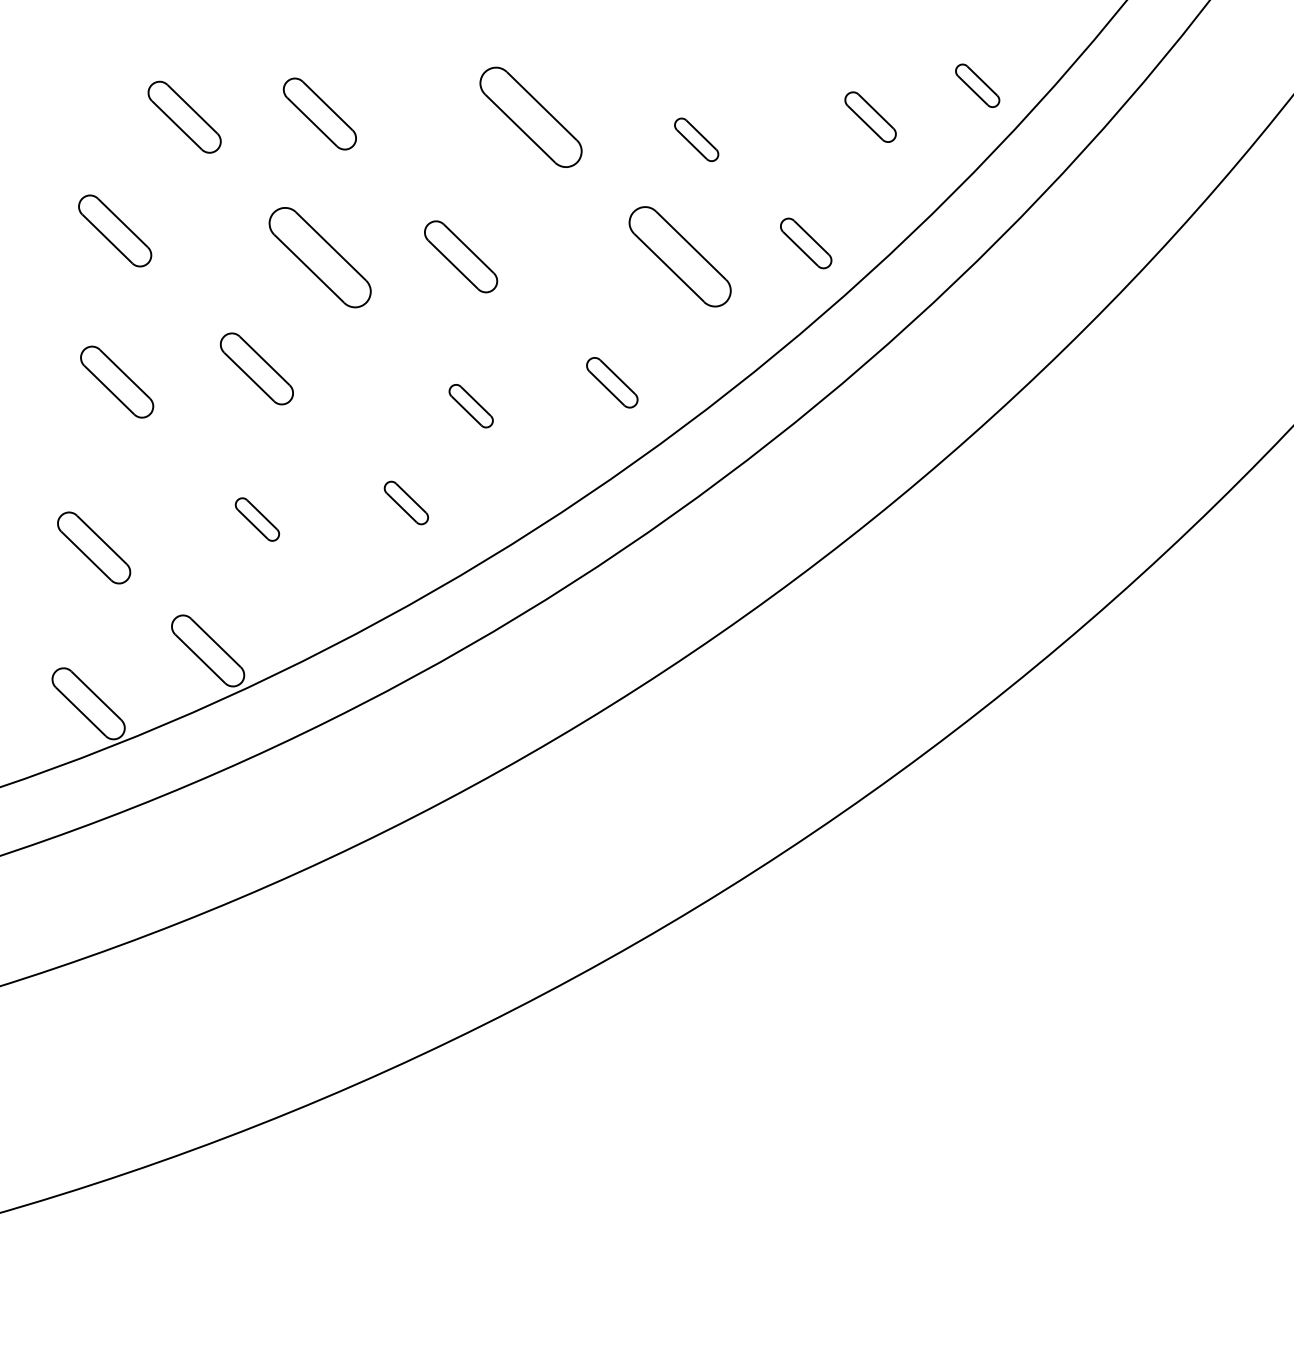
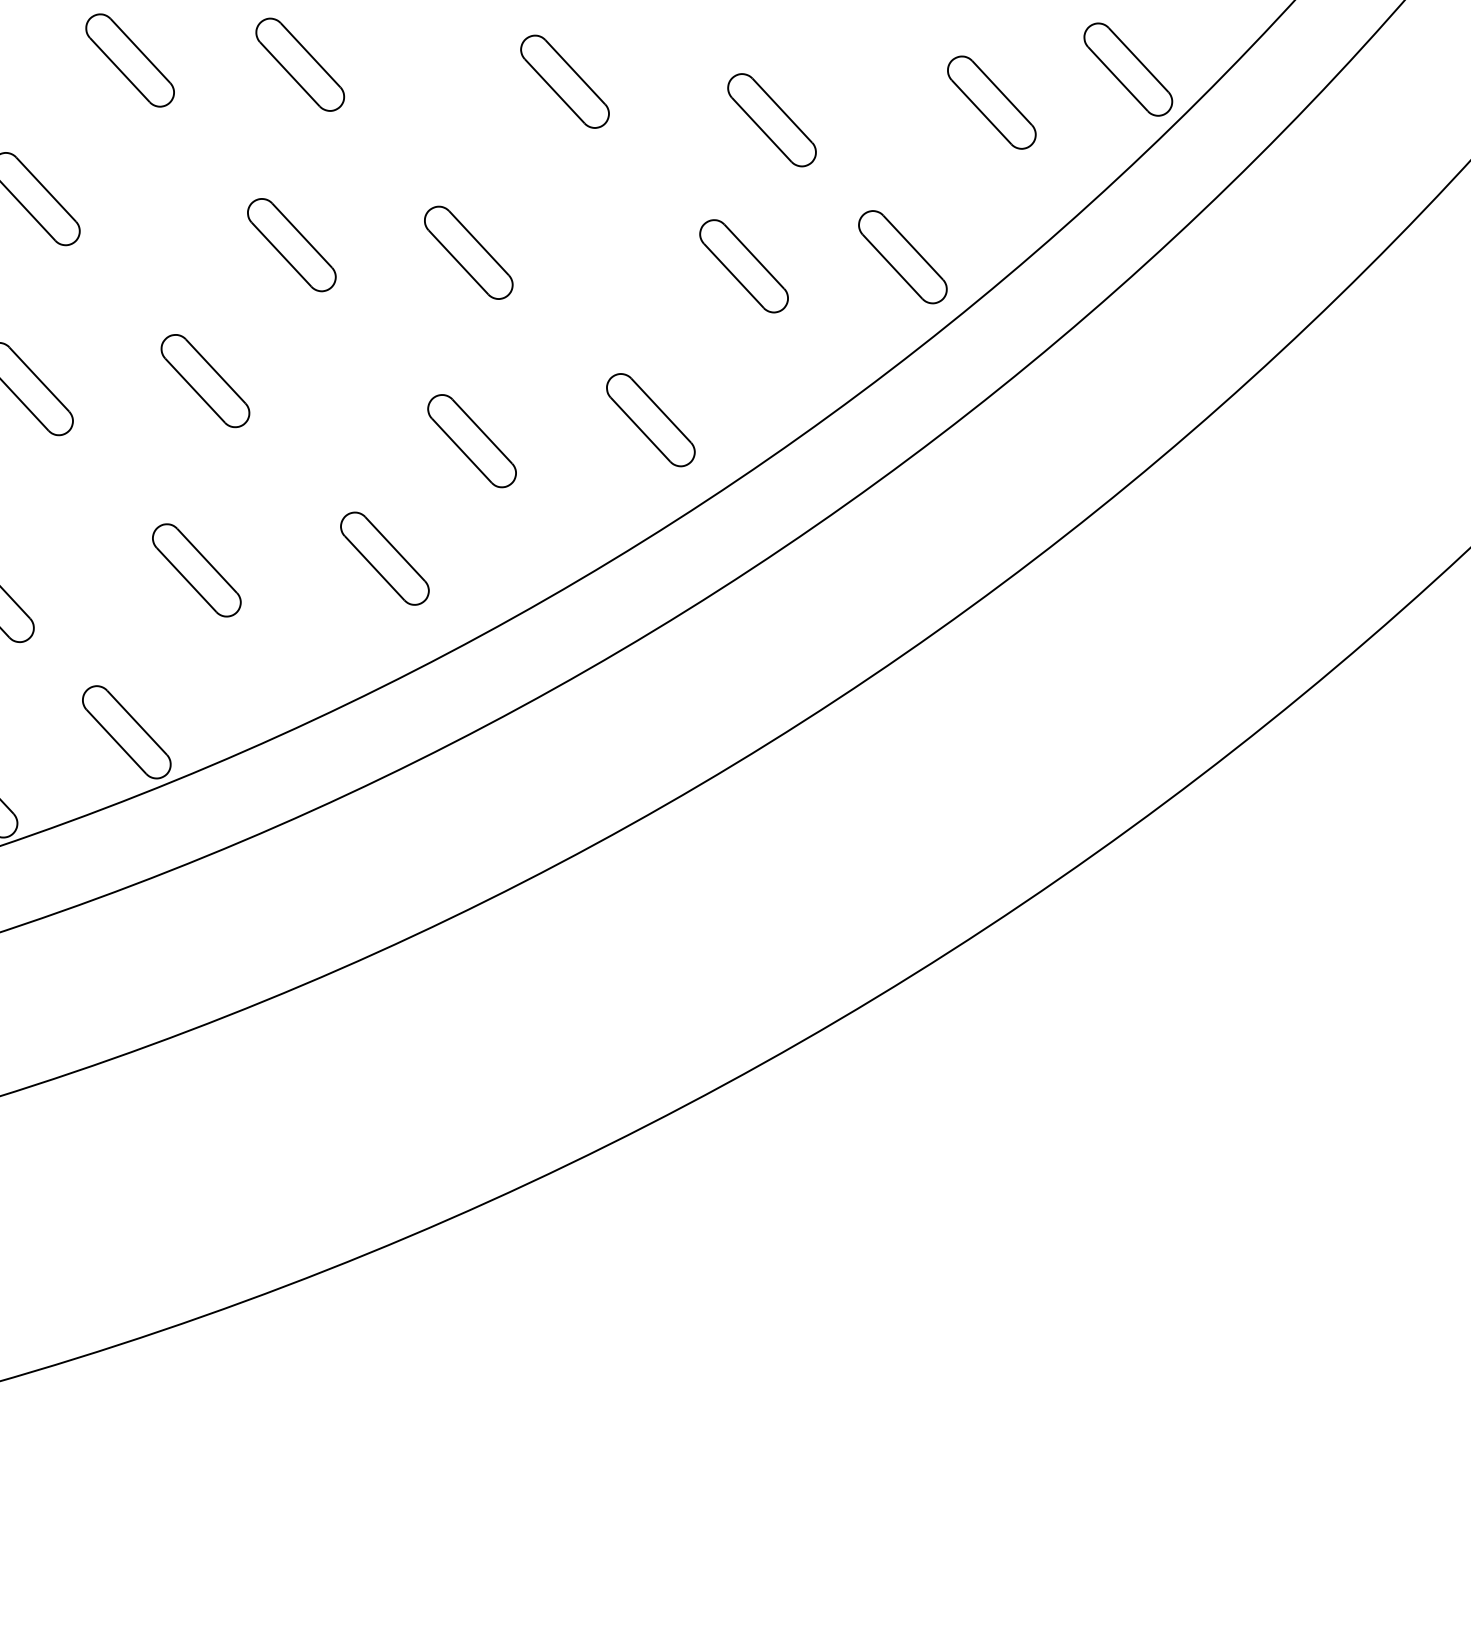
part: (977, 85) -> (1127, 69), size x1.67
part: (530, 116) -> (564, 80), size x0.71
part: (870, 116) -> (991, 101), size x1.43
part: (696, 139) -> (771, 119), size x1.67
part: (806, 243) -> (903, 257), size x1.43
part: (680, 256) -> (744, 265), size x0.71
part: (320, 257) -> (292, 245), size x0.71
part: (612, 382) -> (651, 419), size x1.43
part: (471, 405) -> (472, 440), size x1.67
part: (406, 502) -> (385, 558), size x1.67
part: (257, 519) -> (196, 570), size x1.67

